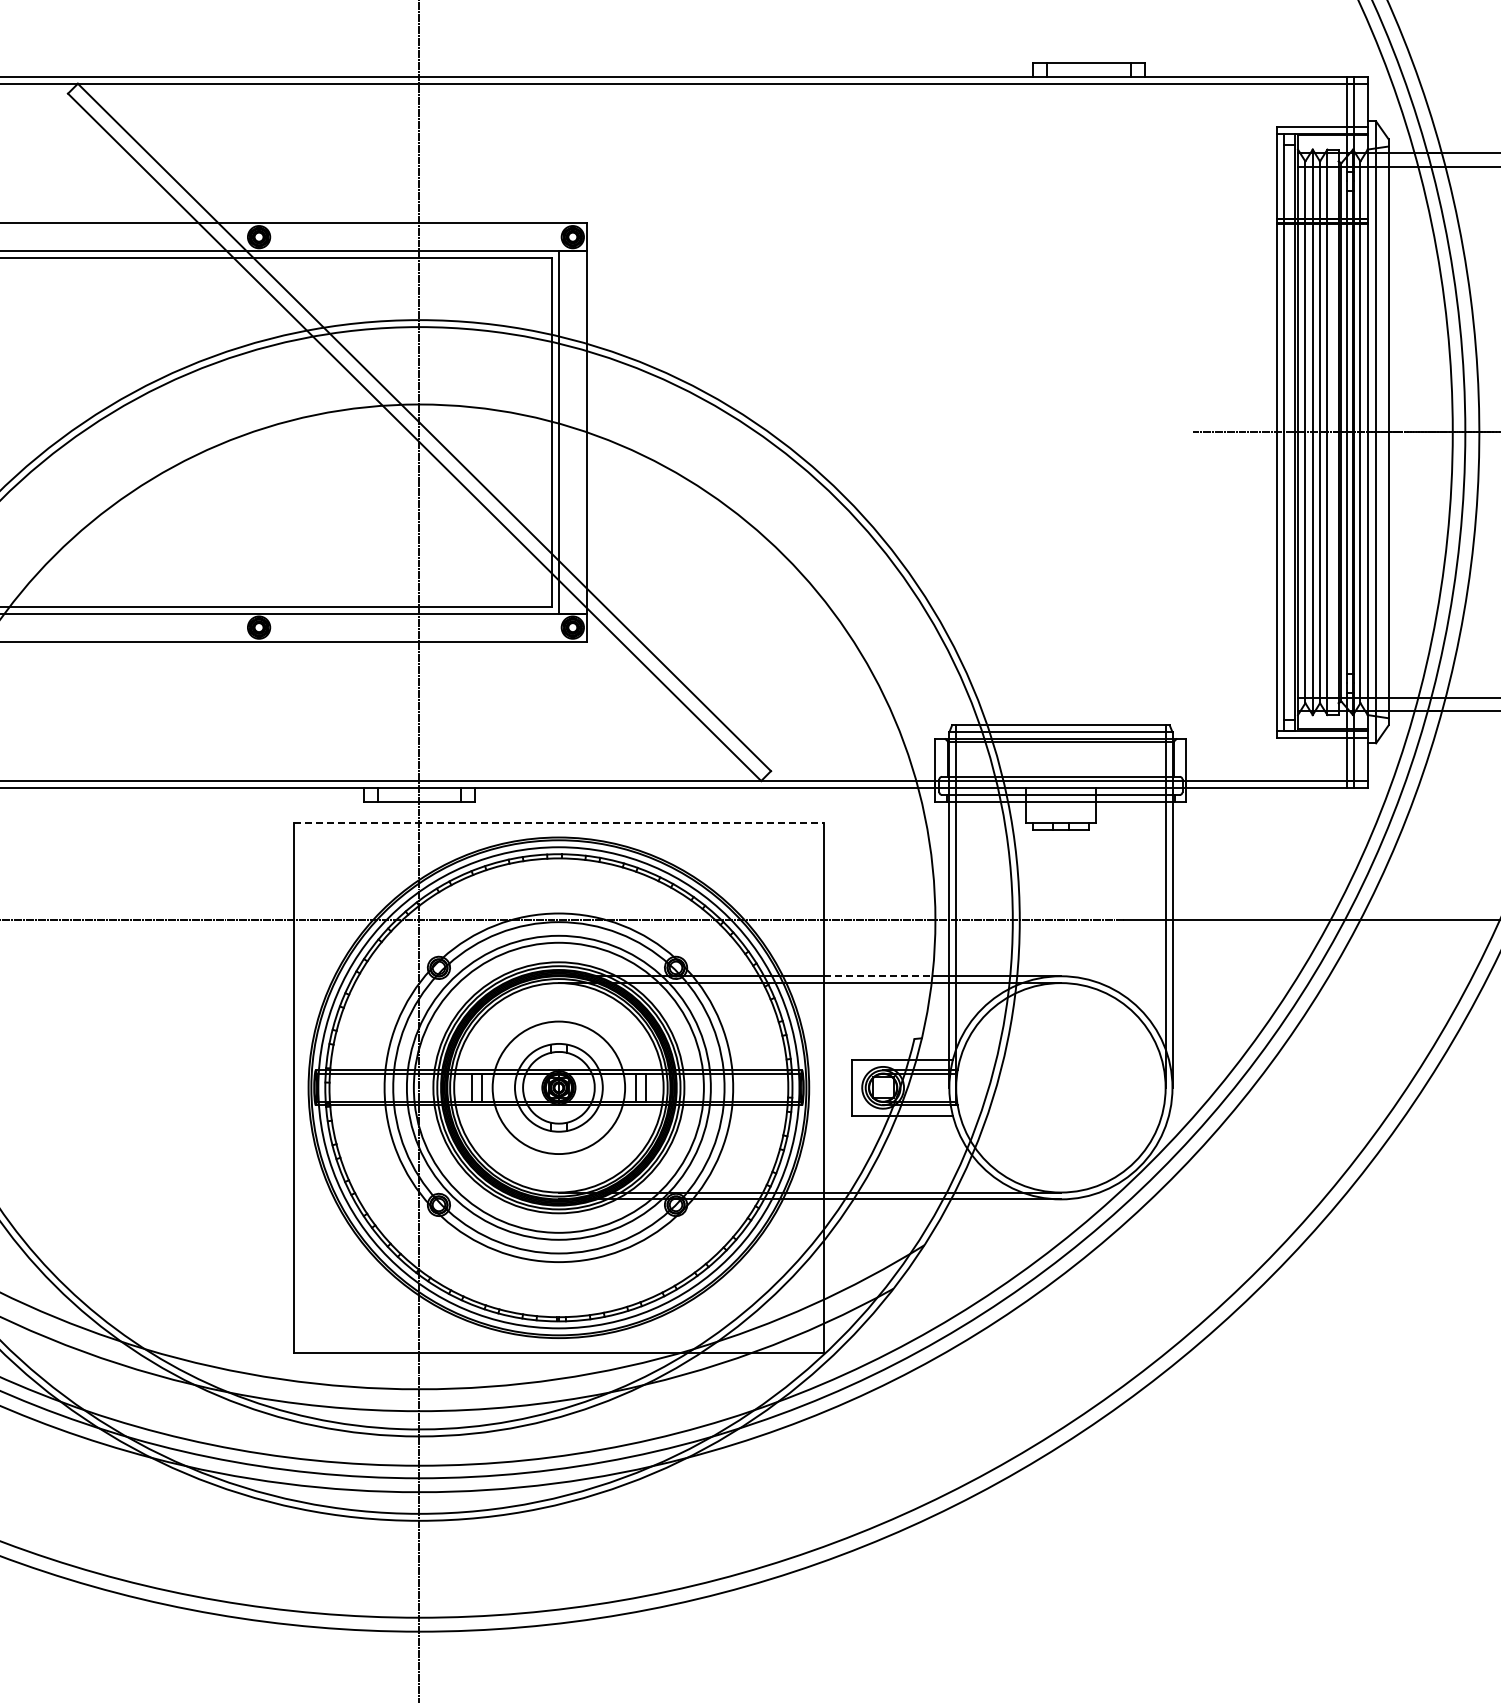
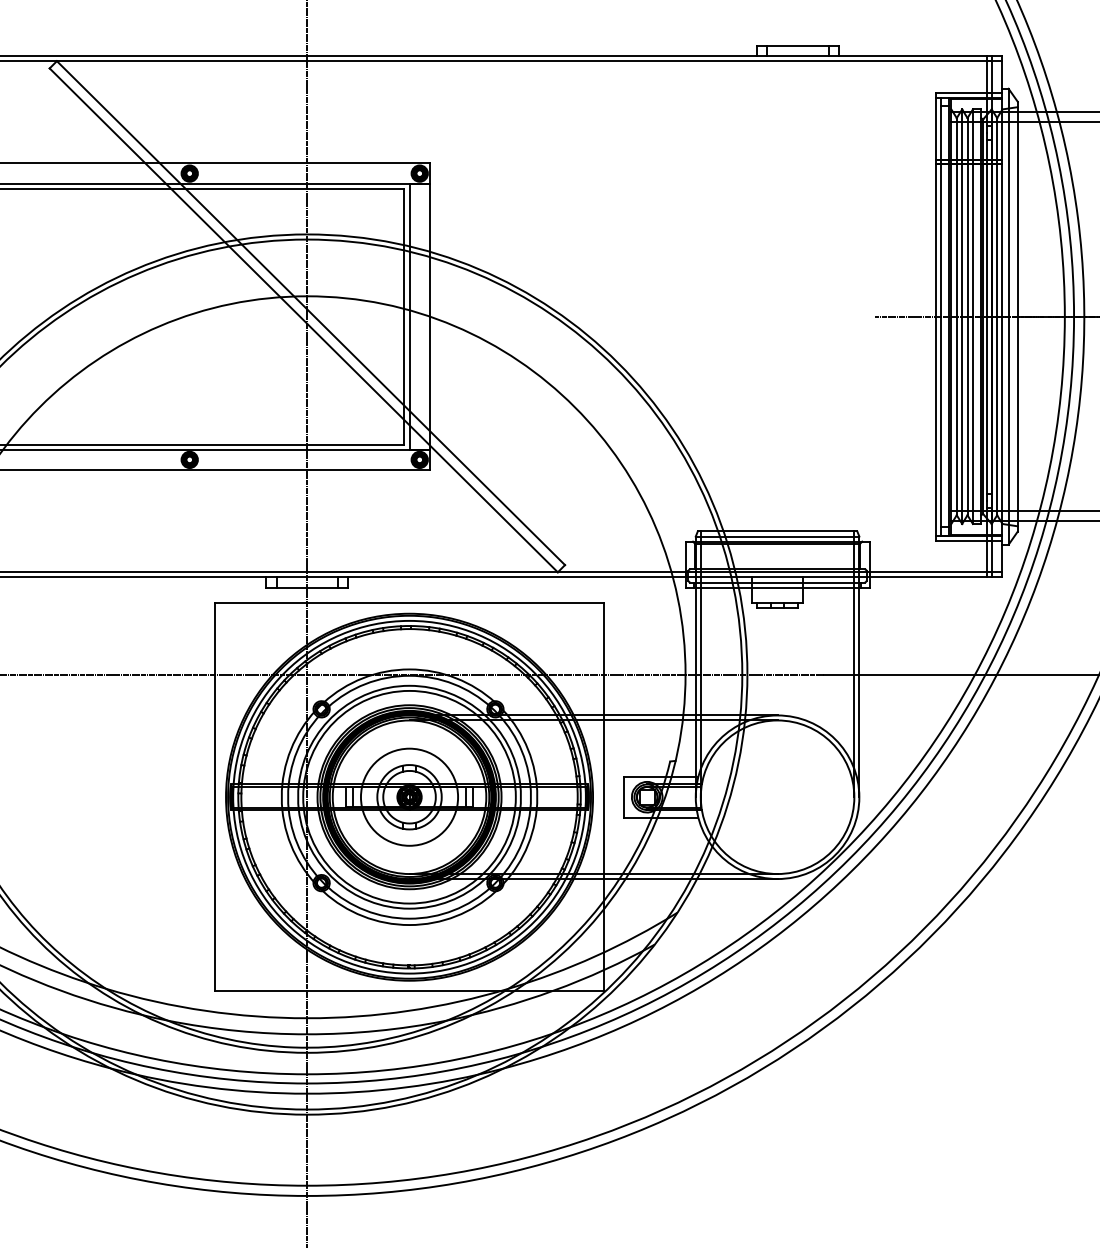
line: (558, 822) -> (409, 602), dashed -> solid
line: (878, 976) -> (643, 715), dashed -> solid

